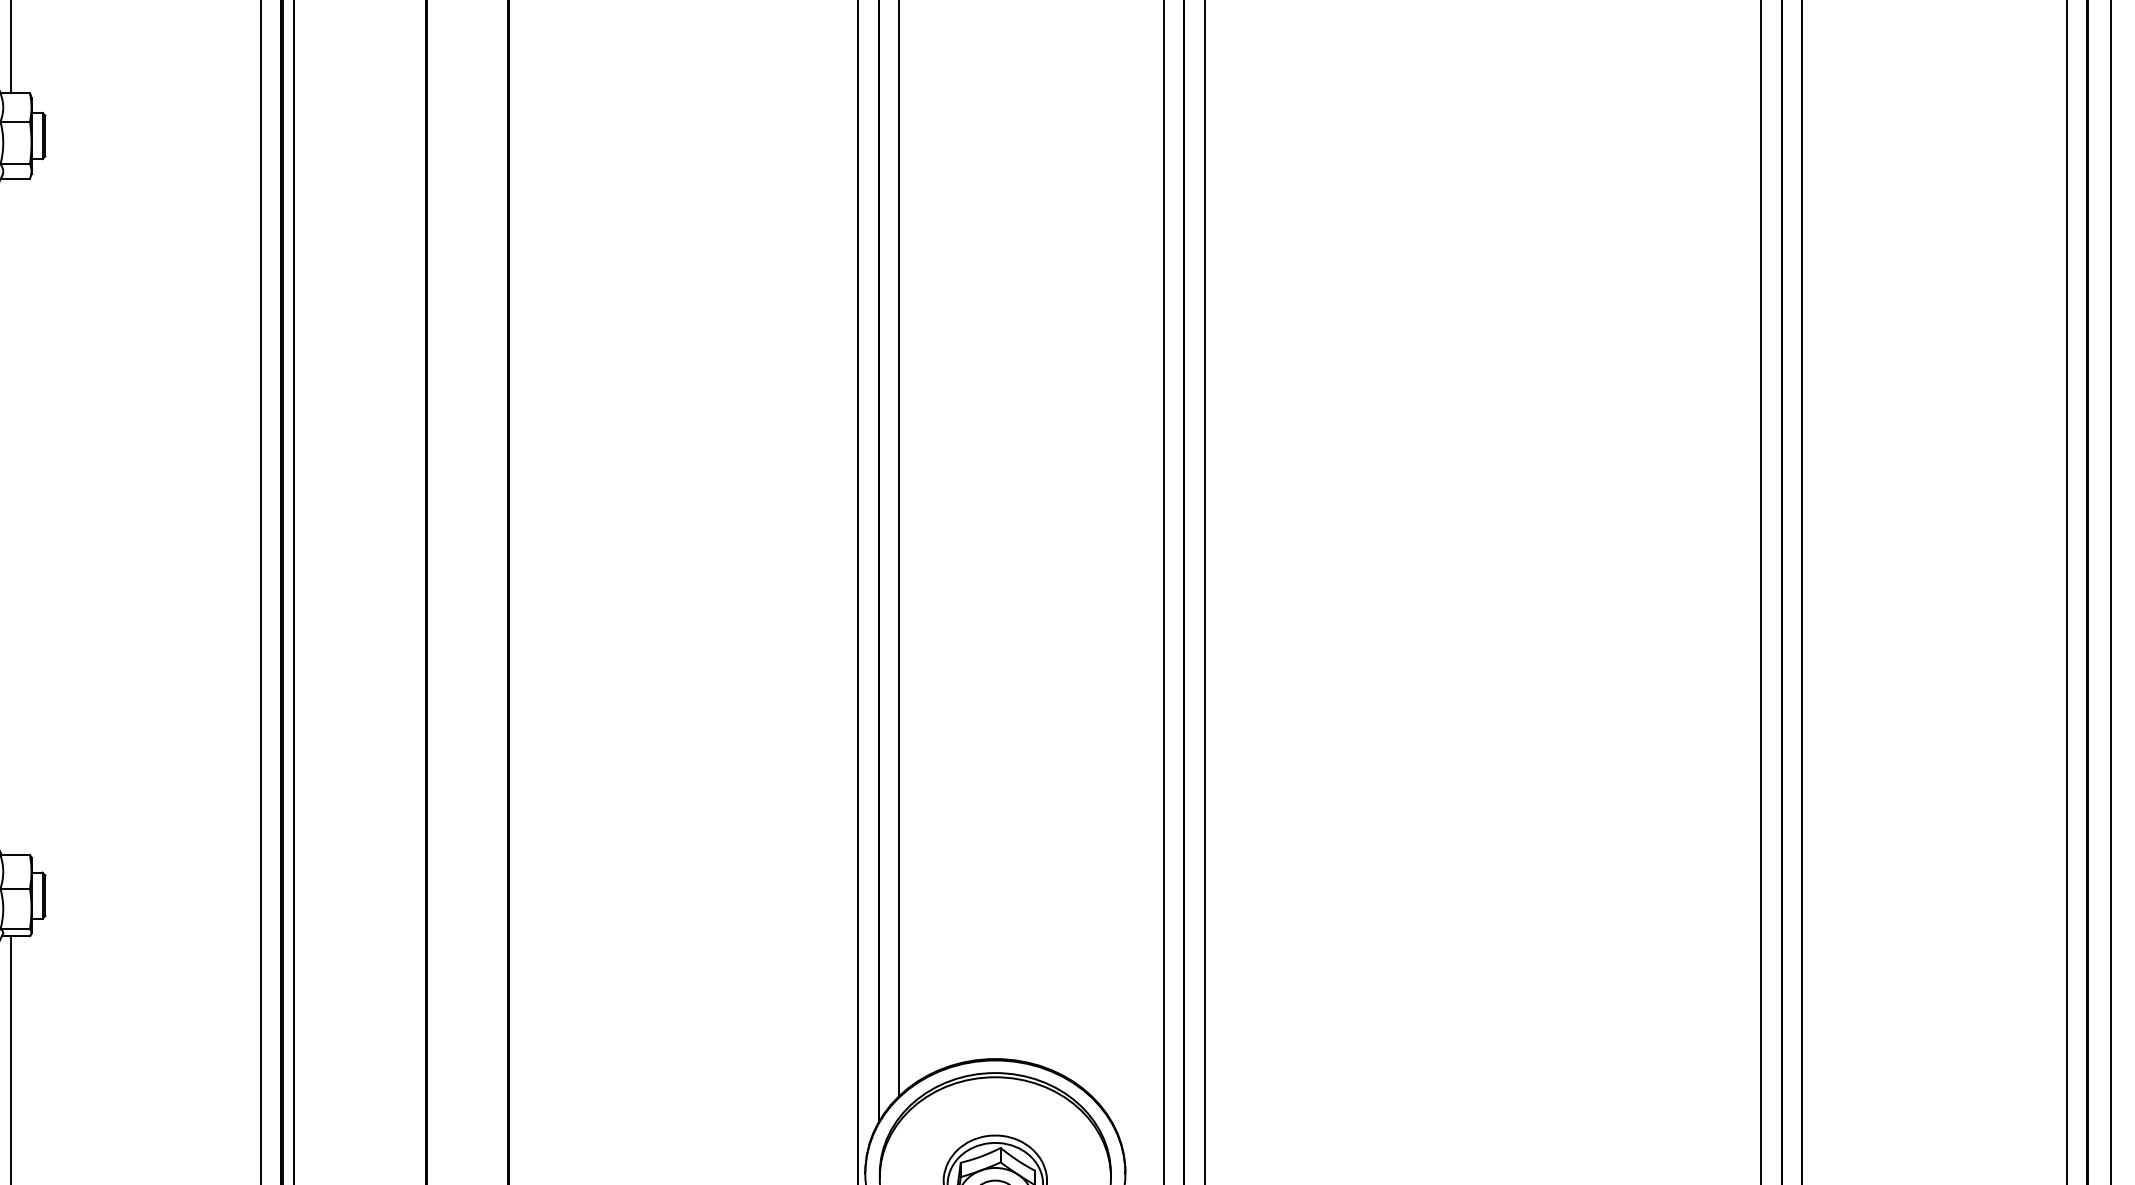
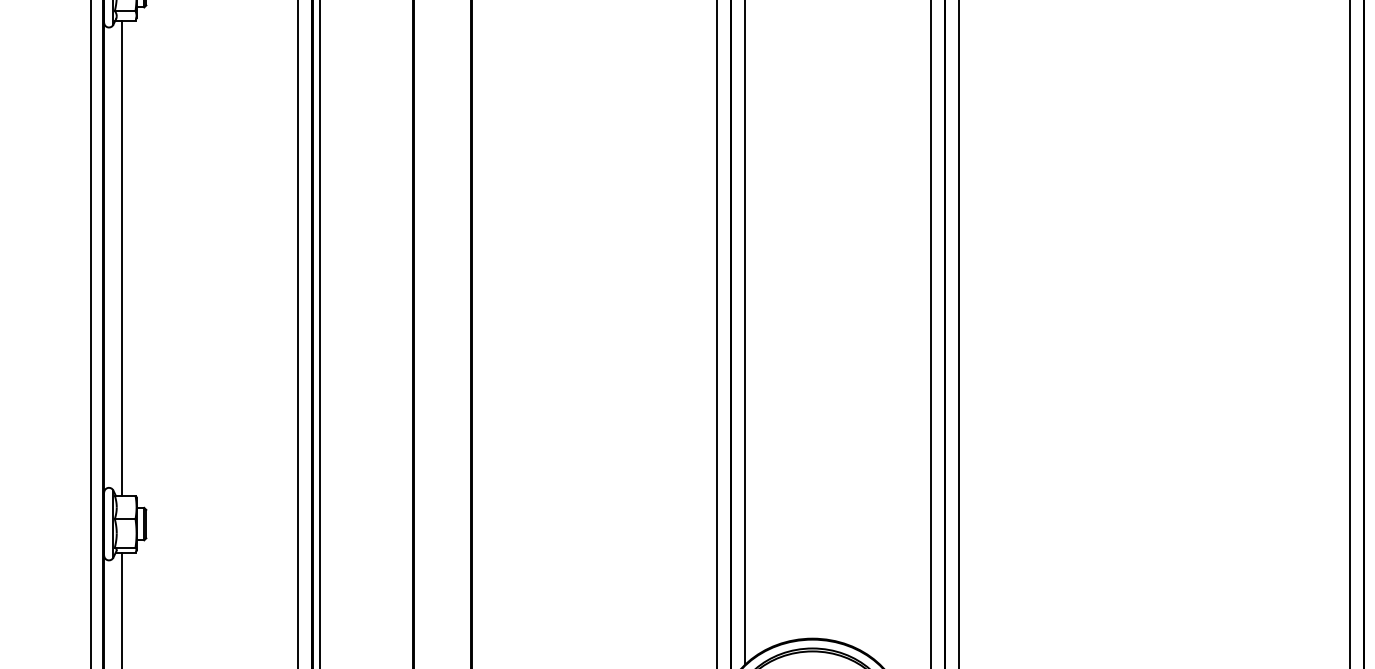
line: (11, 516) -> (122, 258), added

